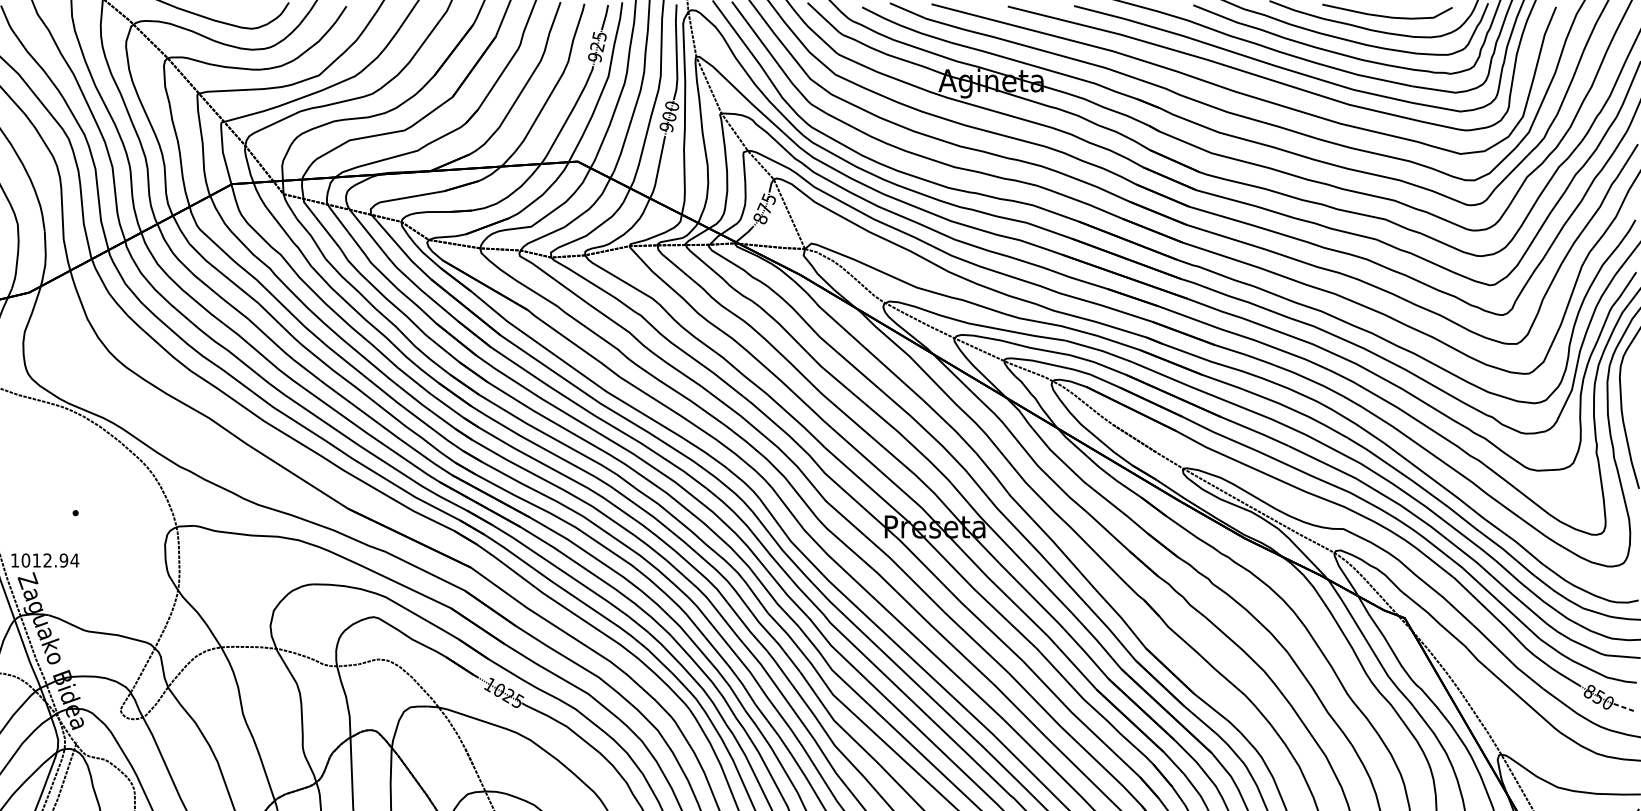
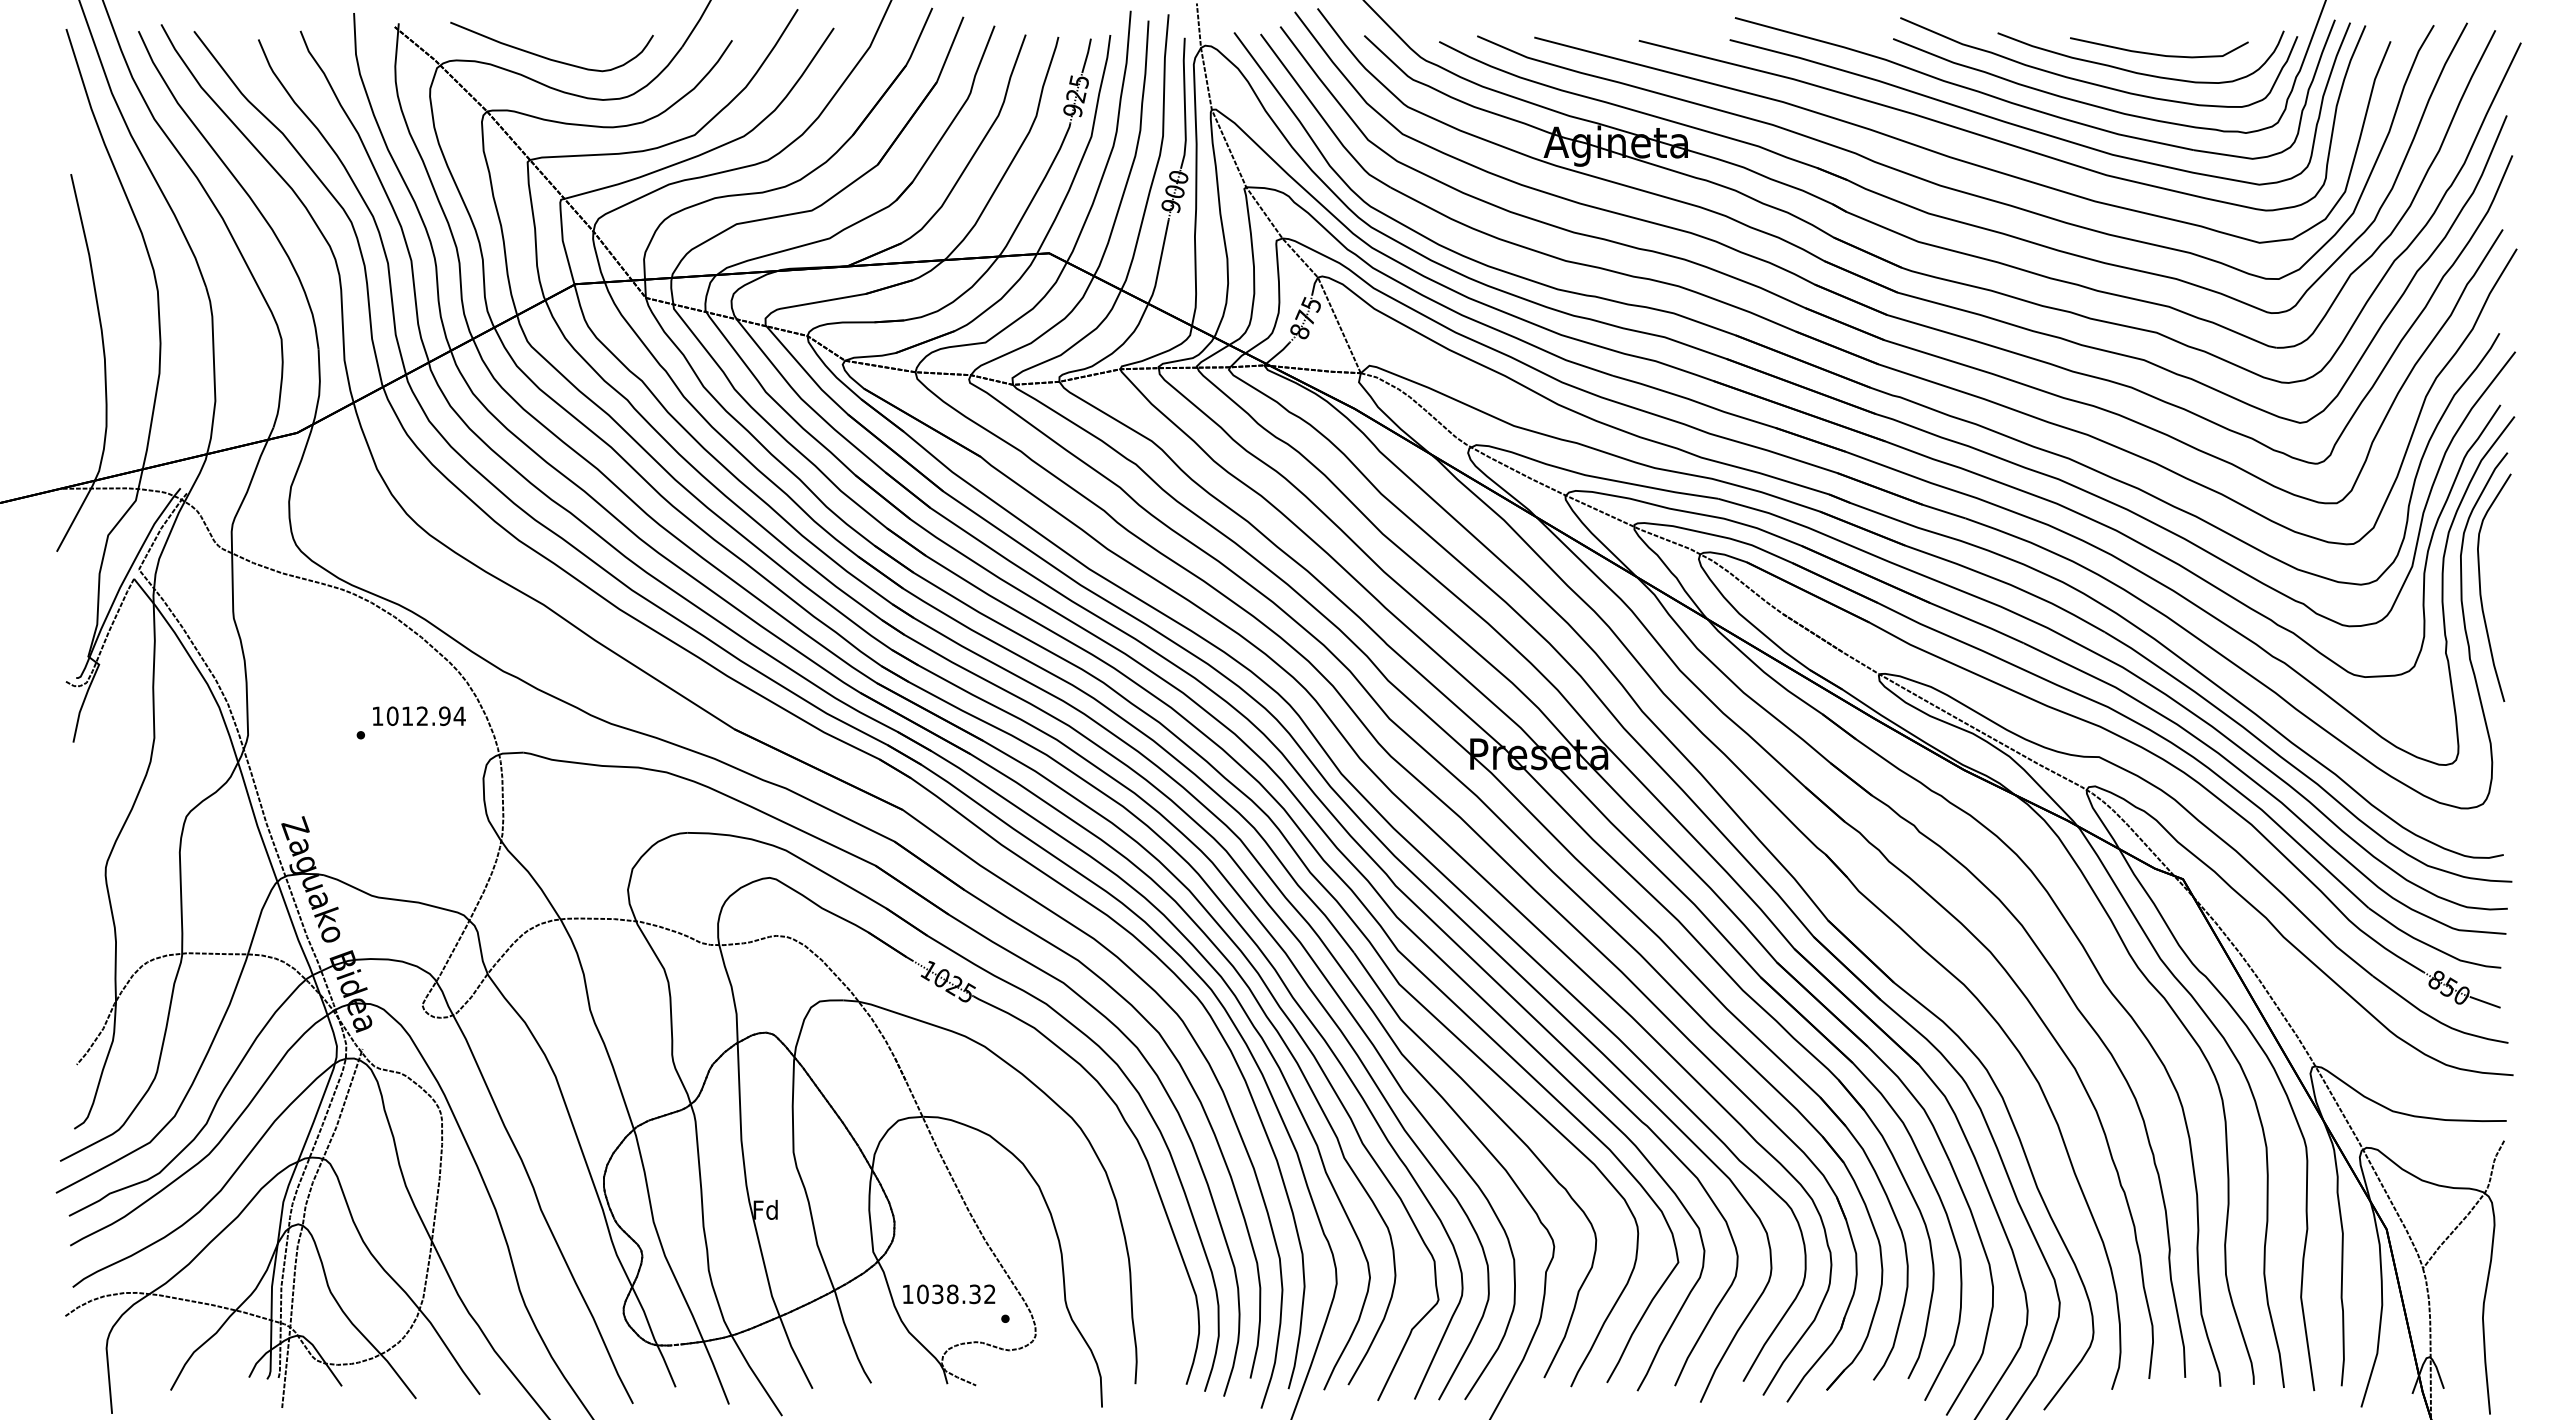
text: (45, 560) -> (419, 716), moved
line: (1625, 708) -> (2485, 1002), dashed -> solid

